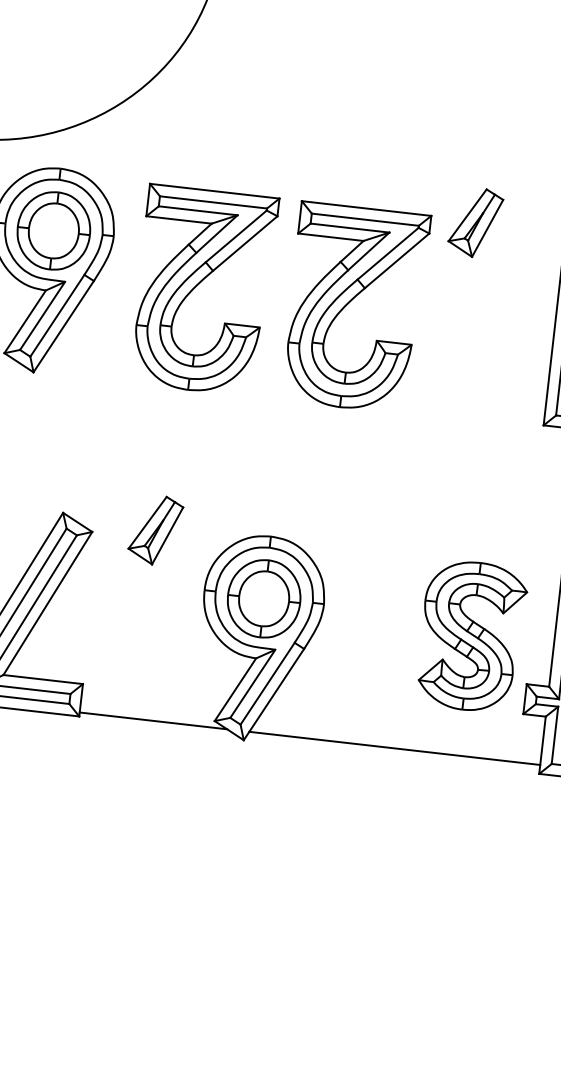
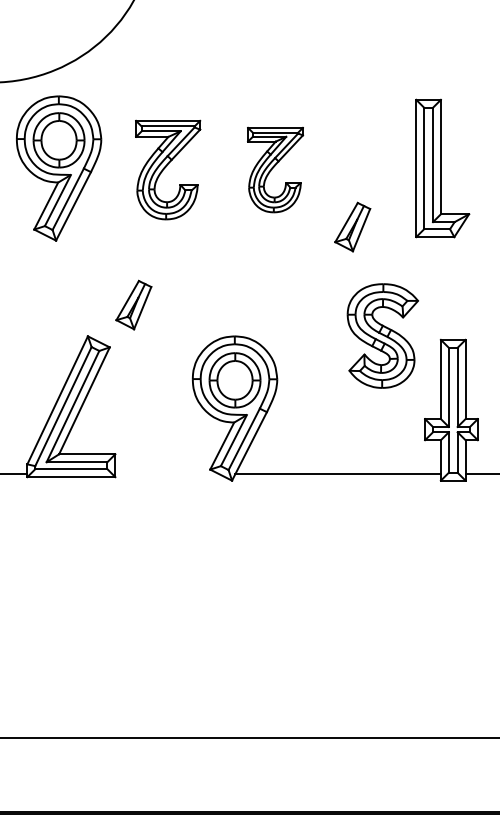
part: (475, 221) -> (352, 226), moved
part: (202, 289) -> (167, 169), size x0.7
part: (355, 307) -> (275, 169), size x0.6
part: (155, 529) -> (133, 304), moved
part: (471, 635) -> (382, 335), moved
line: (153, 721) -> (167, 474), removed

